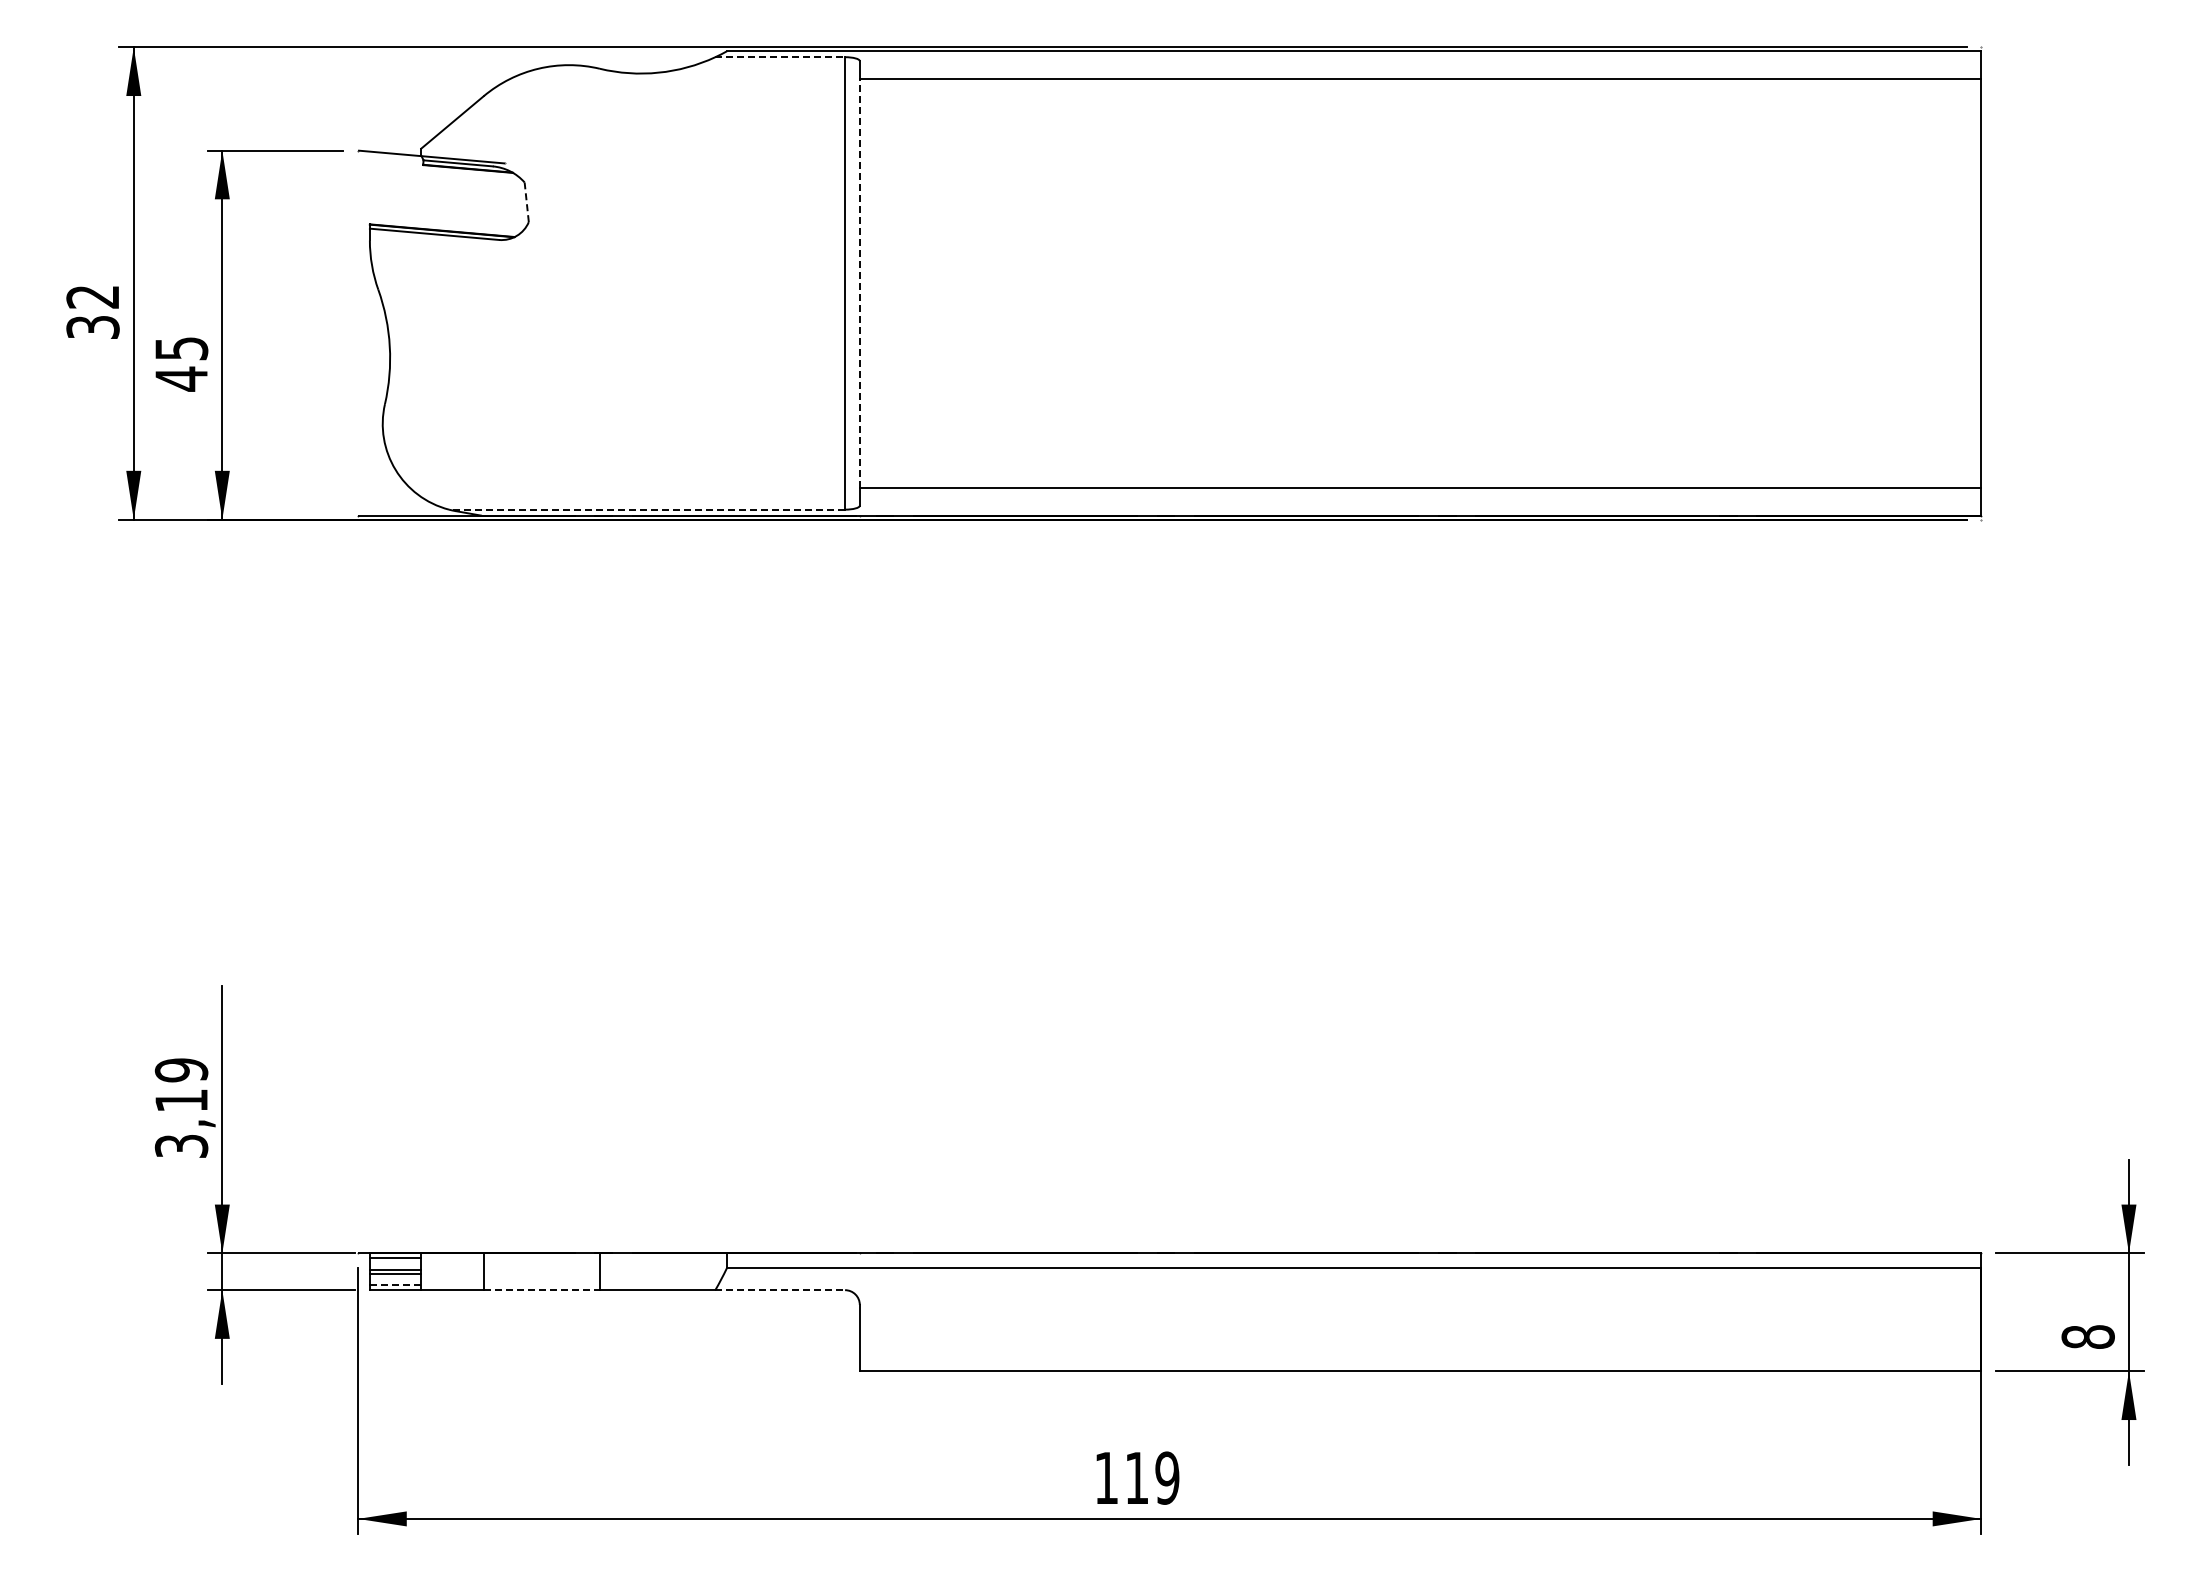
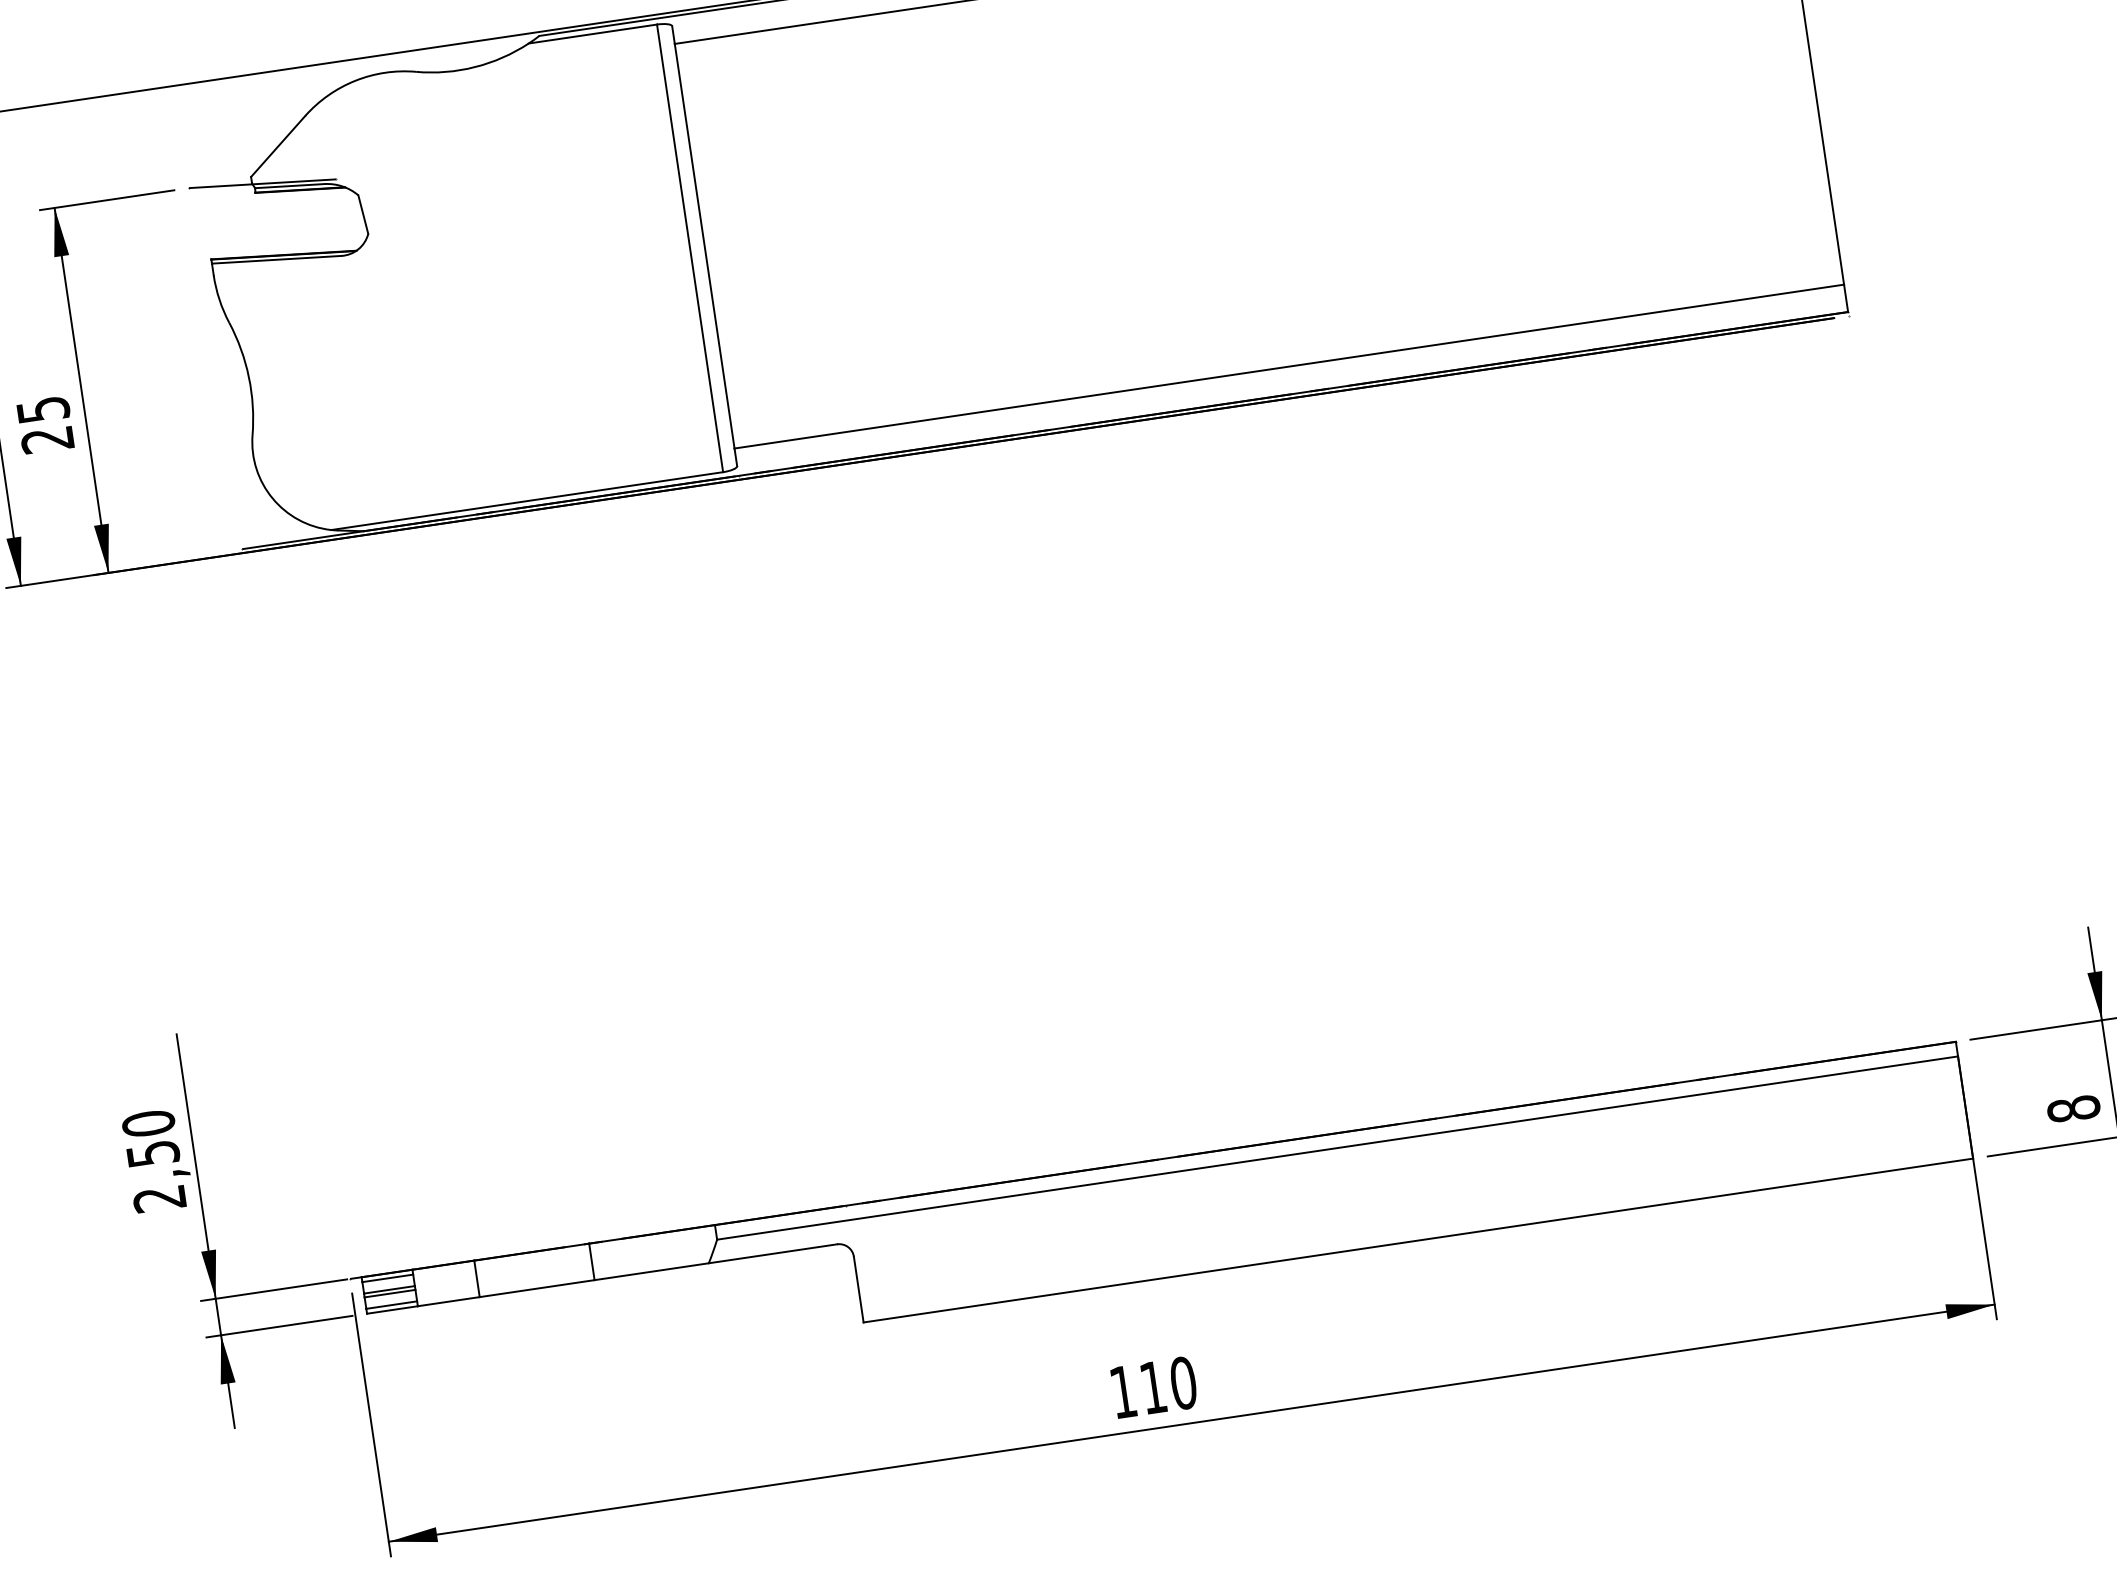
line: (780, 57) -> (593, 34), dashed -> solid
line: (526, 202) -> (363, 214), dashed -> solid
line: (859, 282) -> (704, 245), dashed -> solid
text: (180, 378) -> (46, 439), 45 -> 25
line: (646, 509) -> (526, 501), dashed -> solid
text: (181, 1107) -> (154, 1160), 3,19 -> 2,50
line: (395, 1285) -> (391, 1305), dashed -> solid
line: (542, 1290) -> (537, 1288), dashed -> solid
line: (780, 1290) -> (773, 1254), dashed -> solid
text: (1167, 1477) -> (1183, 1382), 119 -> 110

